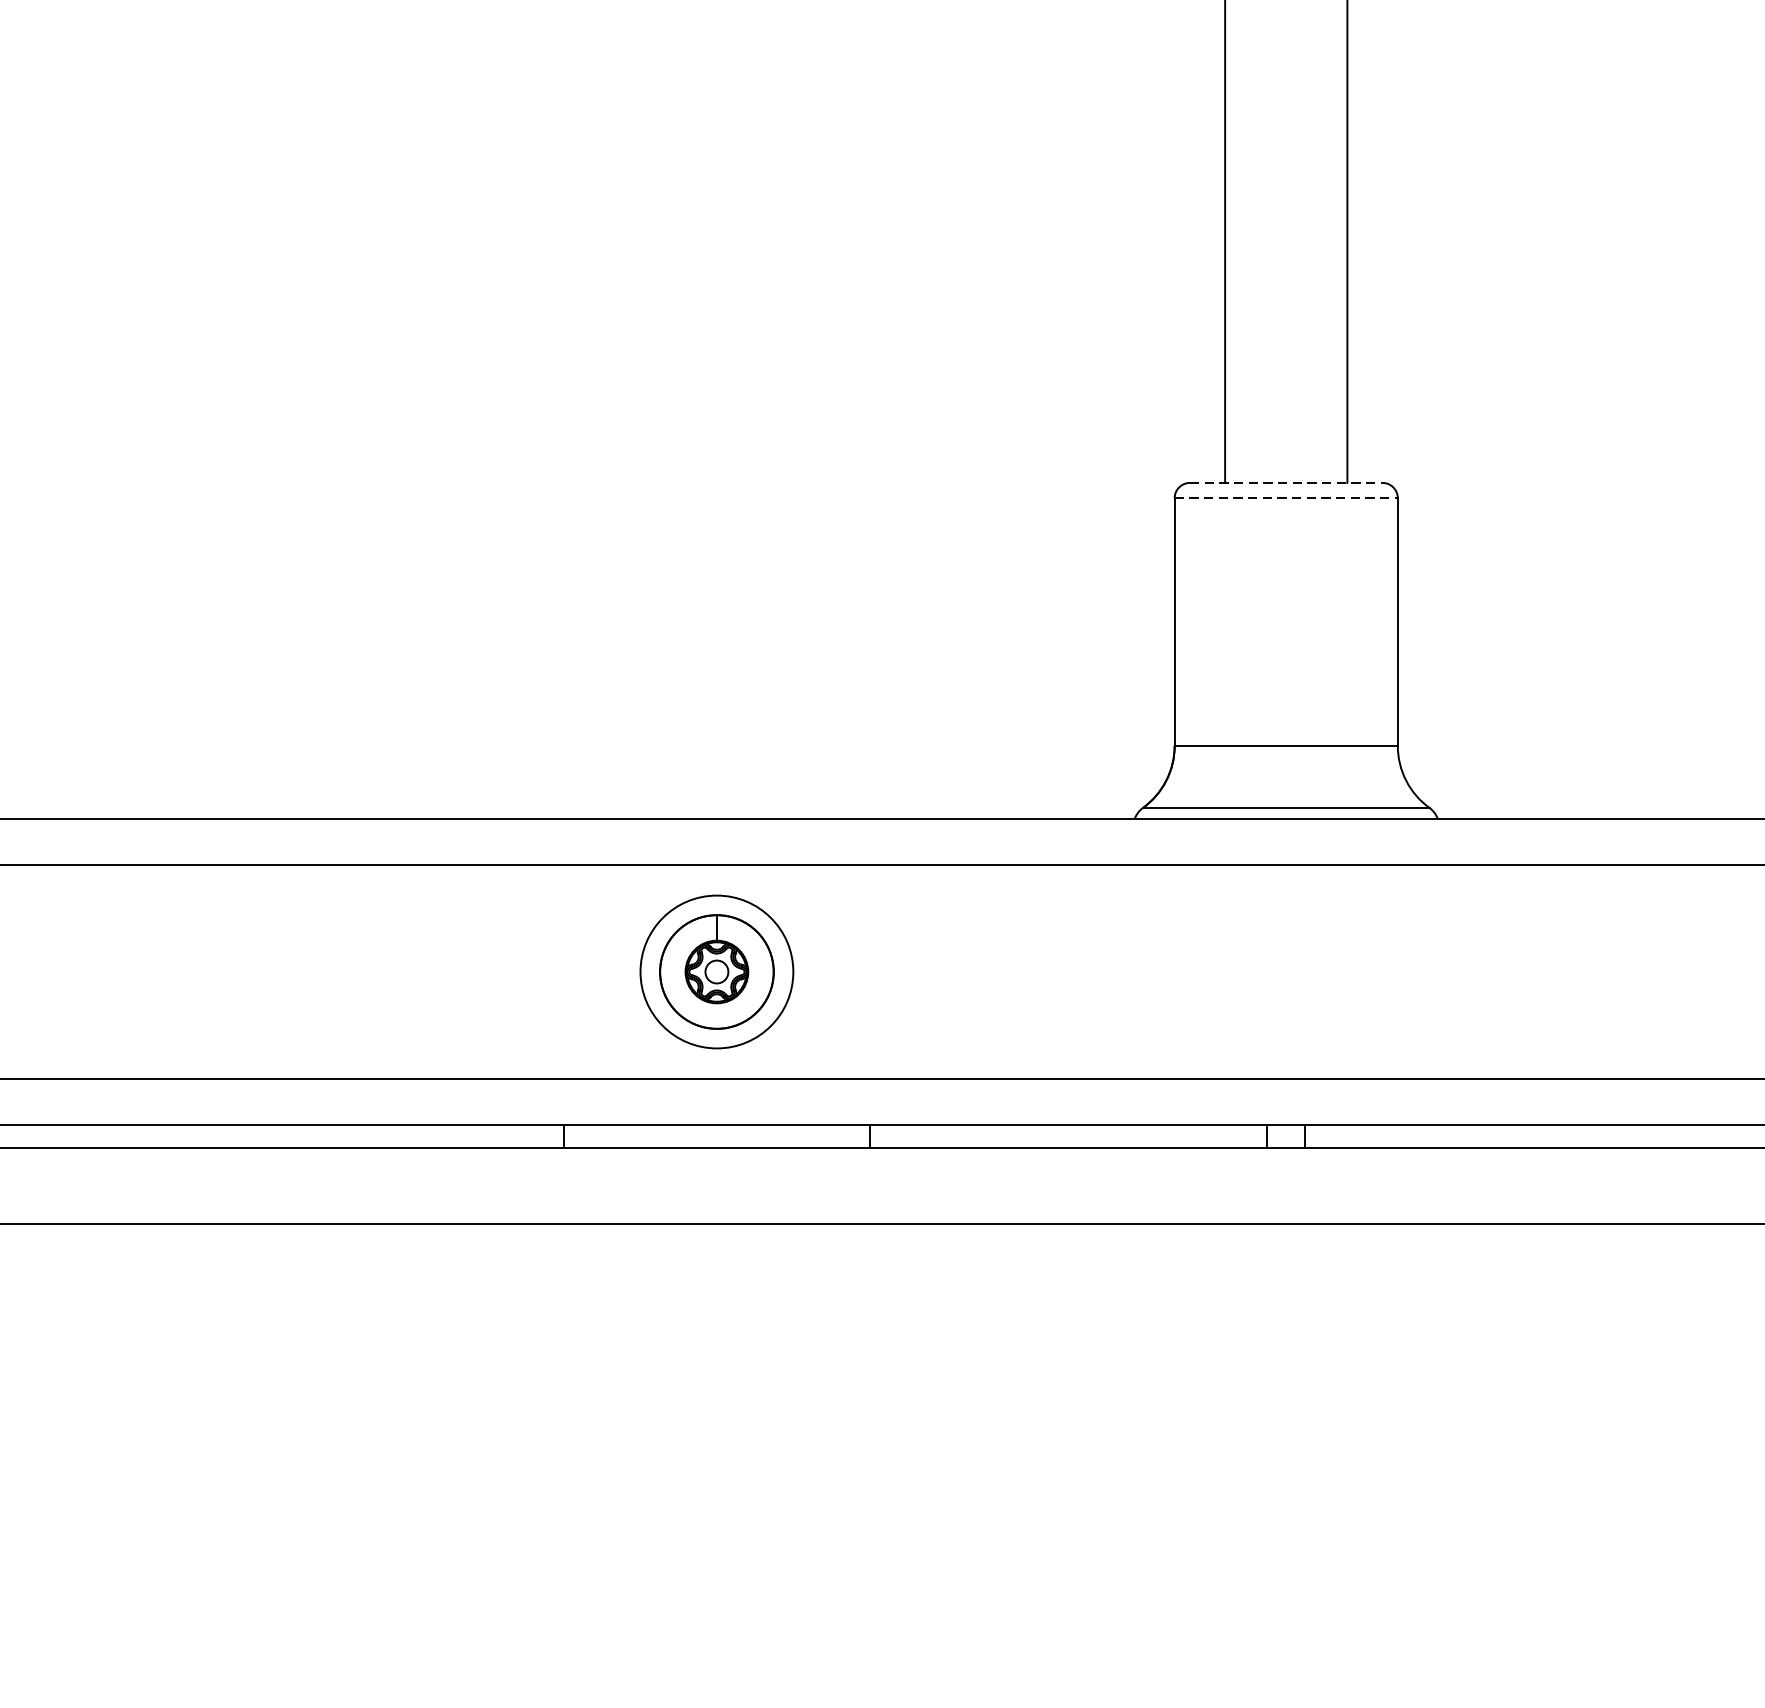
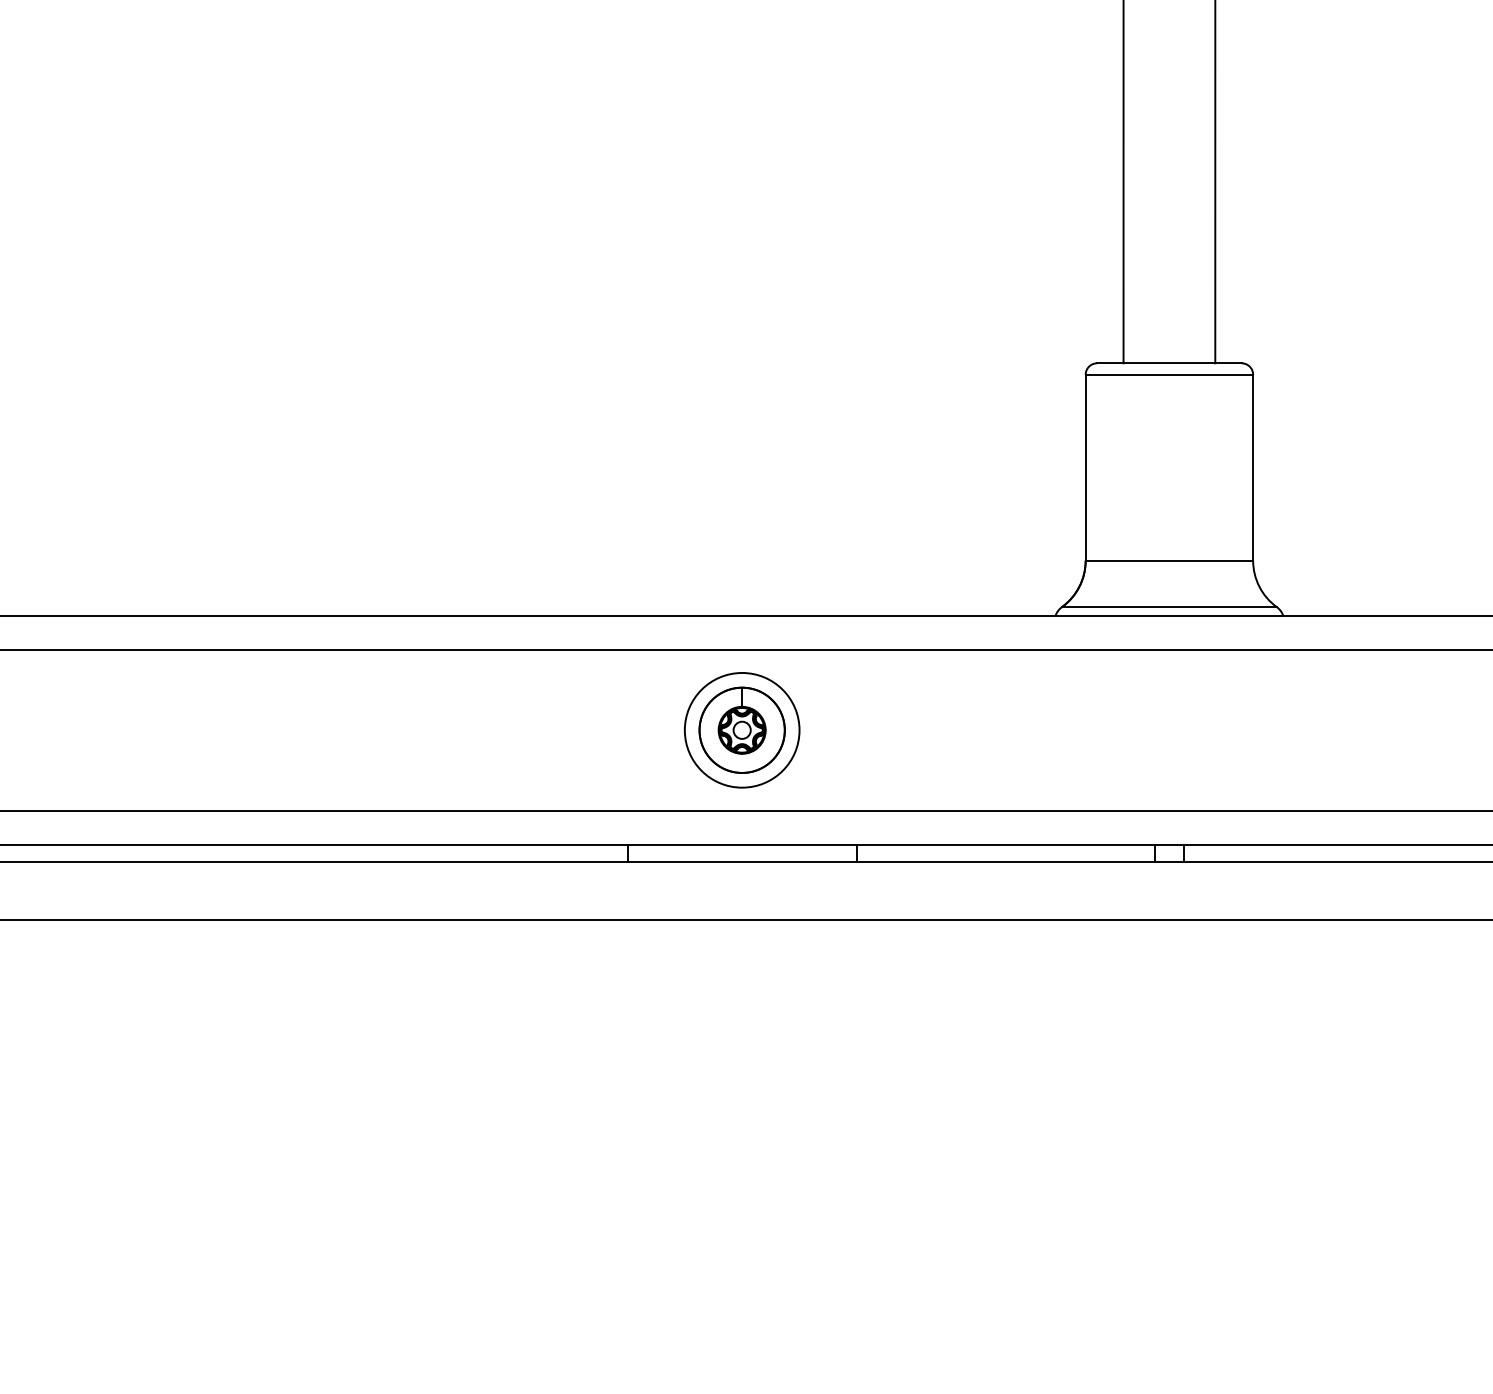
line: (1286, 483) -> (1169, 363), dashed -> solid
line: (1286, 497) -> (1169, 374), dashed -> solid

